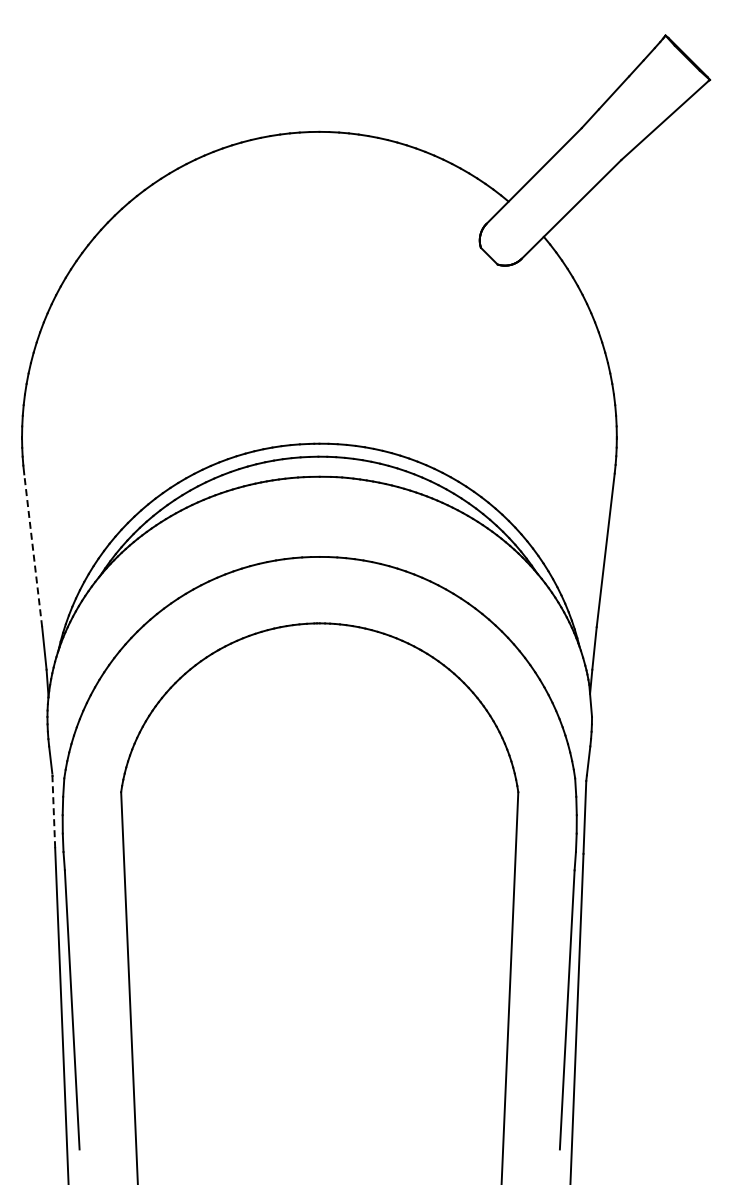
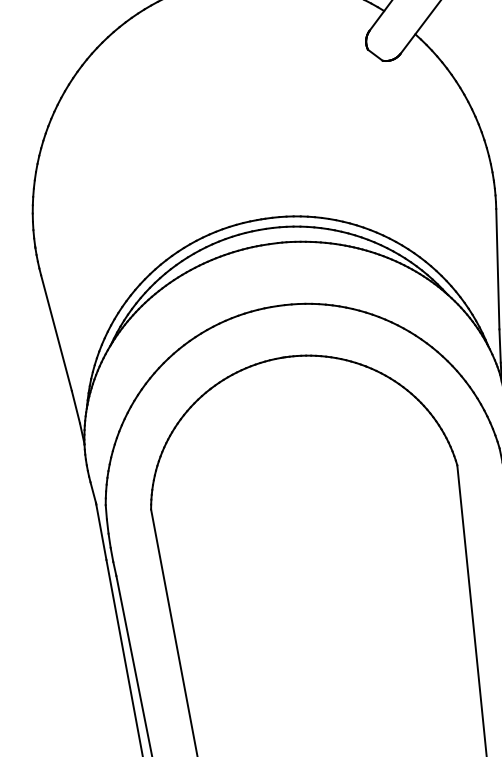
line: (33, 550) -> (56, 332), dashed -> solid
line: (53, 810) -> (100, 531), dashed -> solid

